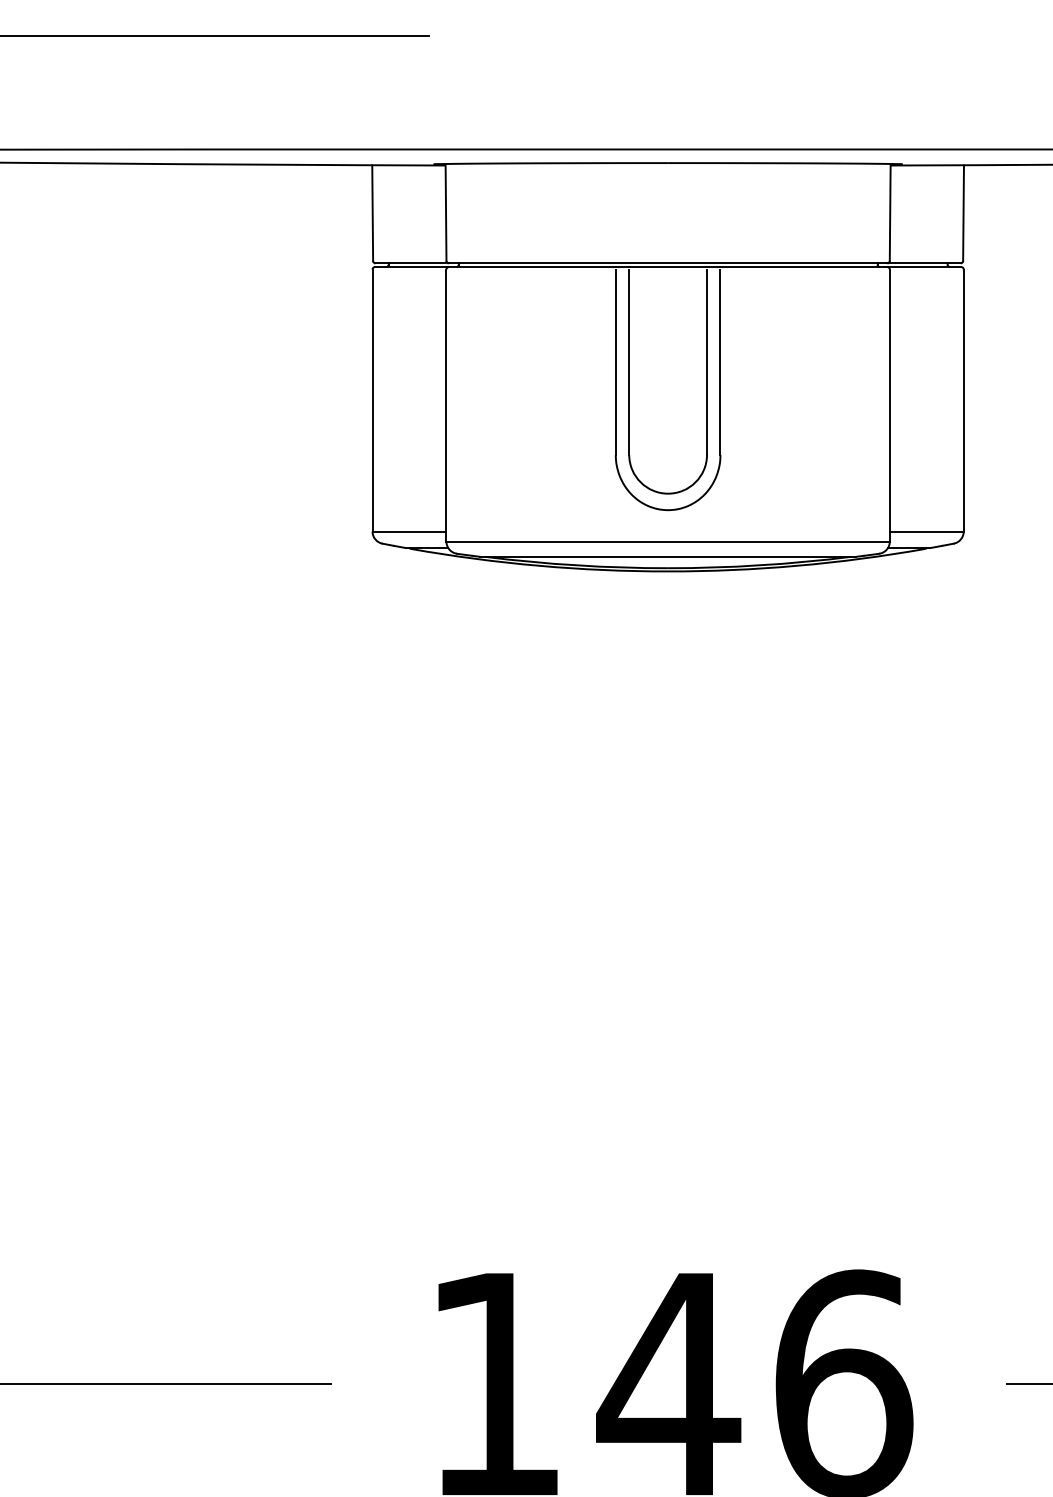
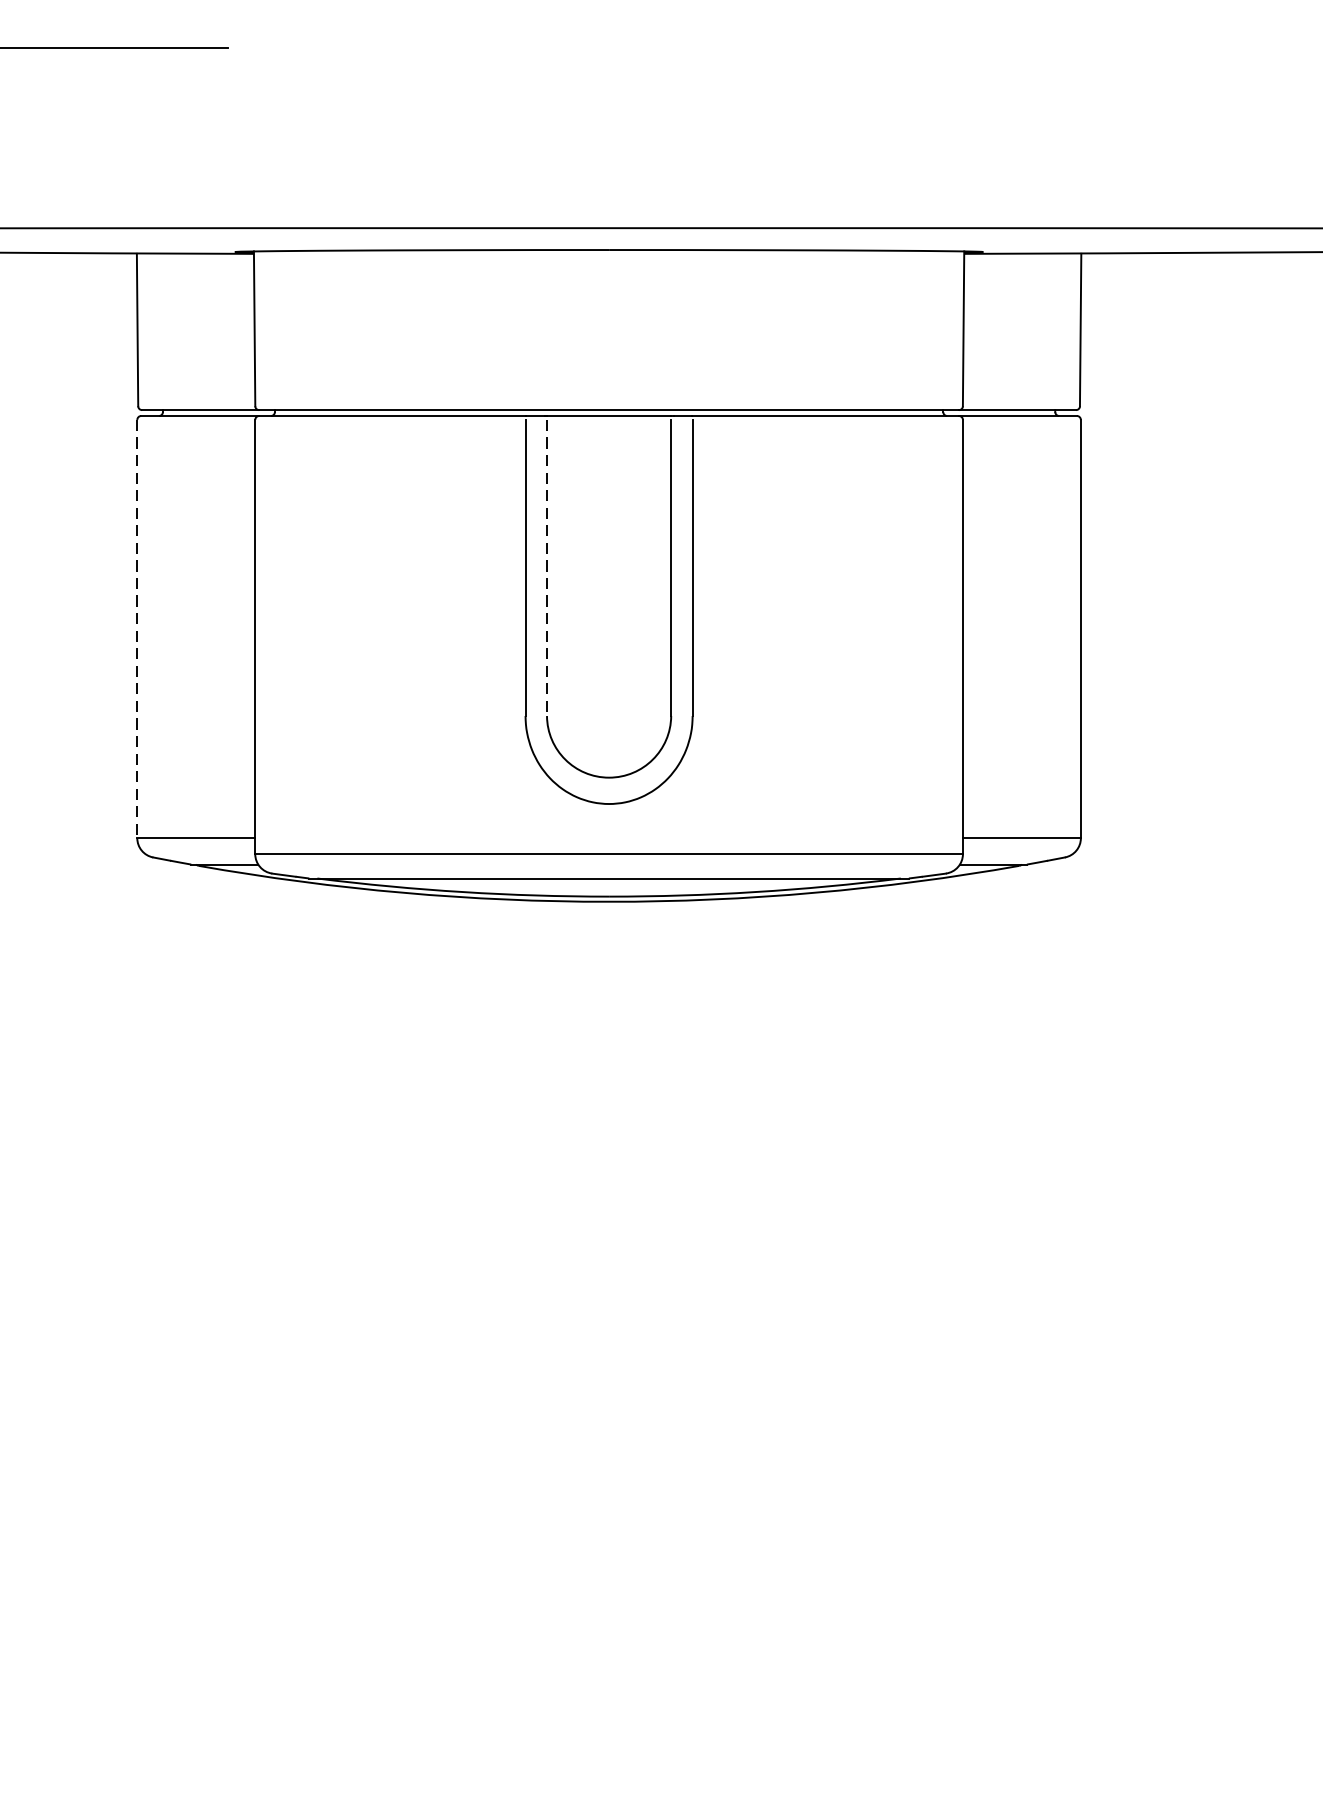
line: (629, 362) -> (547, 568), solid -> dashed
line: (372, 401) -> (137, 630), solid -> dashed

